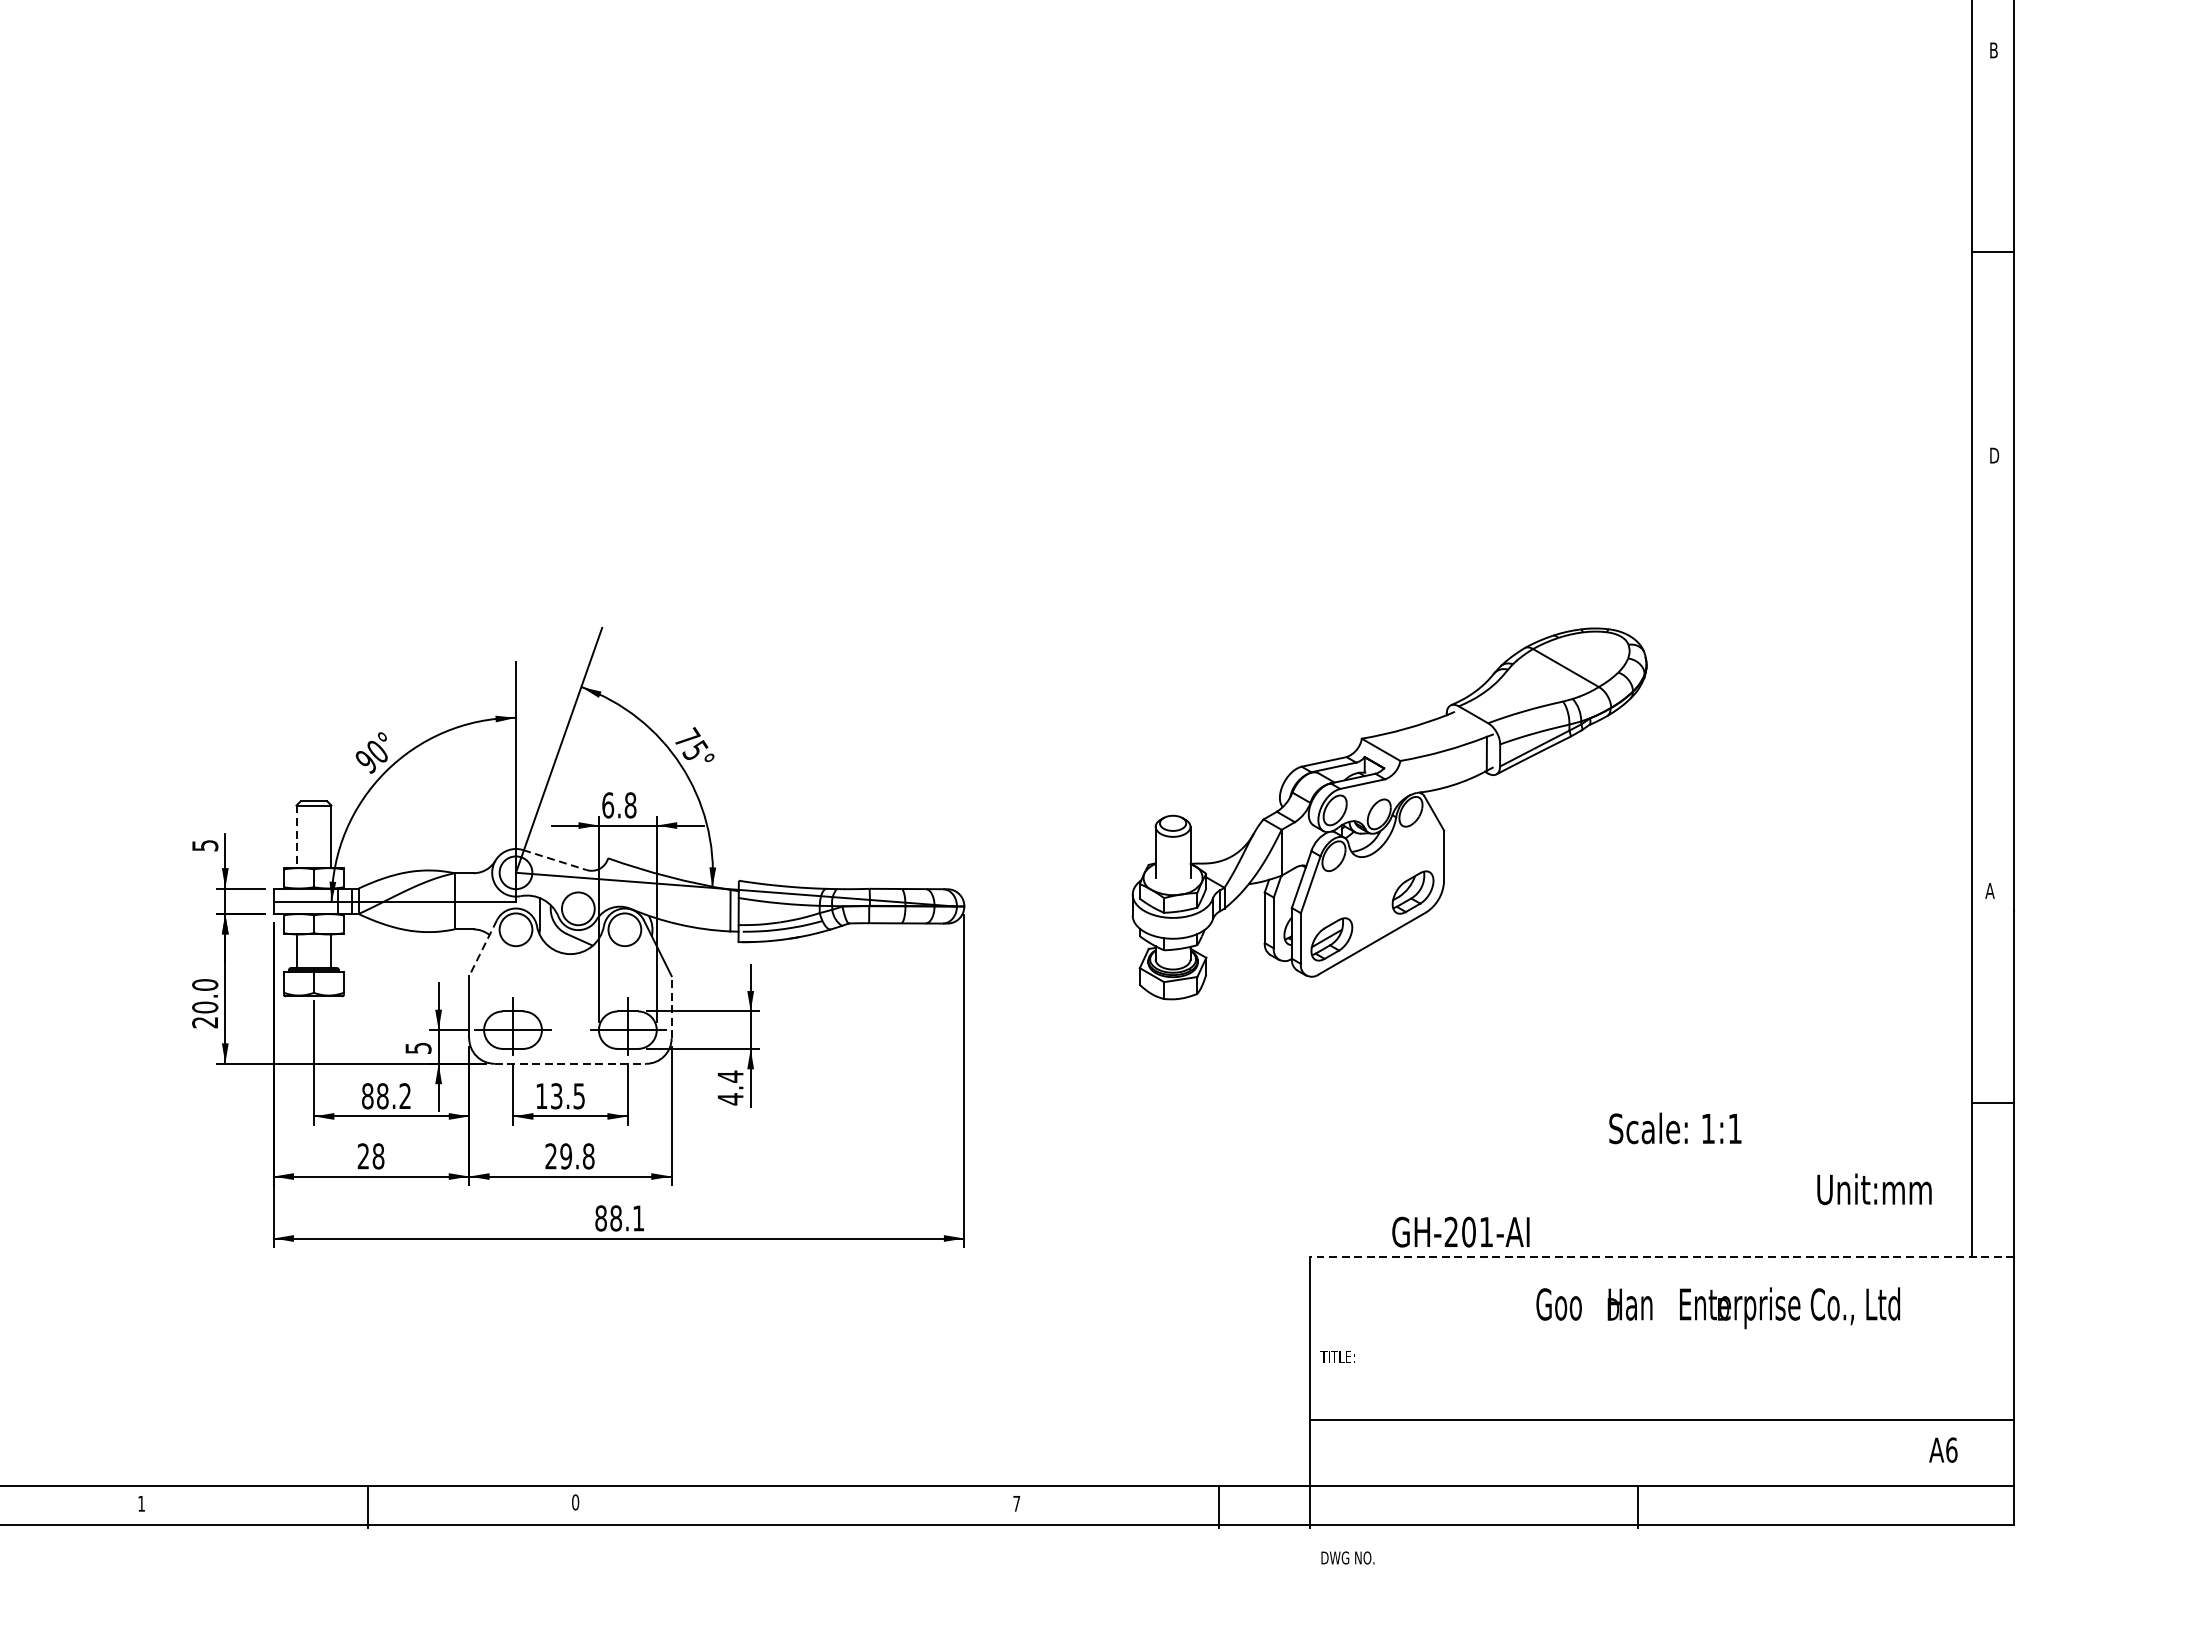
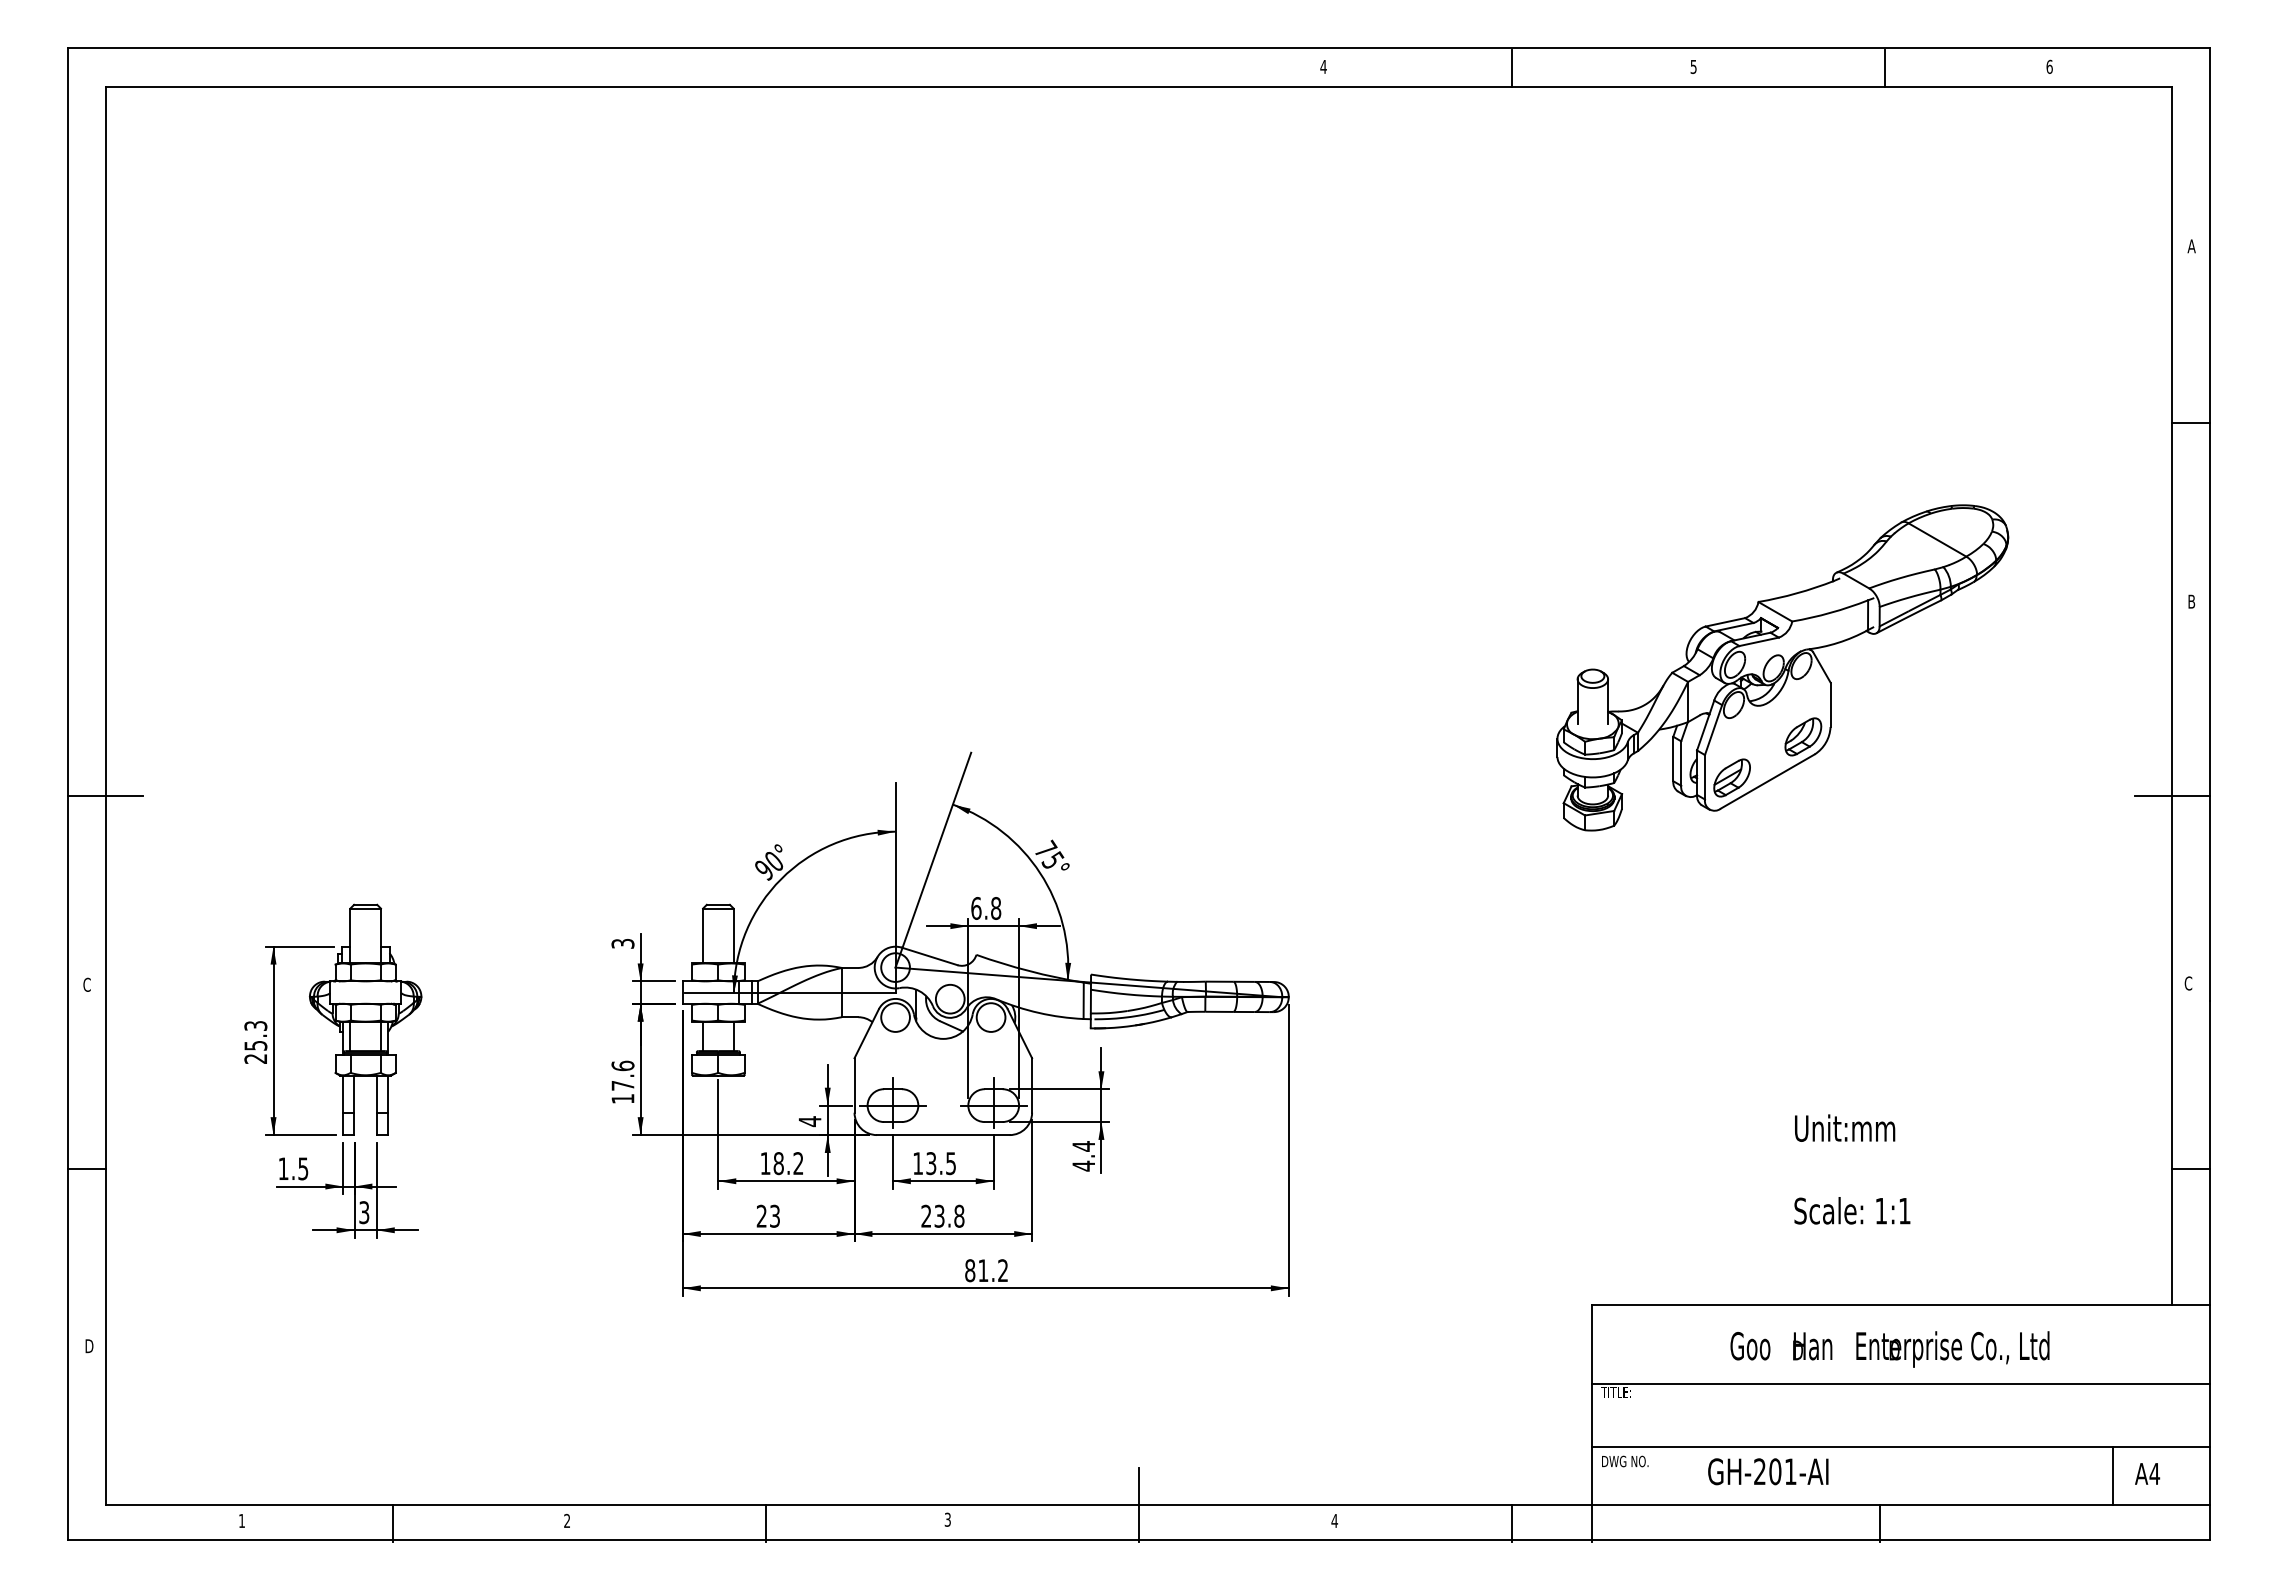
text: (1993, 50) -> (2191, 246), B -> A
text: (1994, 455) -> (2192, 601), D -> B
line: (1971, 677) -> (2172, 796), added
part: (1389, 813) -> (1782, 667), moved
line: (296, 837) -> (703, 936), dashed -> solid
text: (204, 845) -> (622, 943), 5 -> 3
line: (555, 860) -> (930, 956), dashed -> solid
text: (1990, 890) -> (2188, 983), A -> C
line: (482, 949) -> (866, 1034), dashed -> solid
text: (204, 1002) -> (622, 1081), 20.0 -> 17.6
line: (672, 1006) -> (1032, 1084), dashed -> solid
text: (417, 1048) -> (809, 1121), 5 -> 4
line: (570, 1064) -> (943, 1135), dashed -> solid
text: (367, 1096) -> (765, 1163), 88.2 -> 18.2
text: (1675, 1128) -> (1852, 1210), moved
text: (379, 1155) -> (775, 1215), 28 -> 23
text: (566, 1156) -> (939, 1216), 29.8 -> 23.8
text: (1875, 1188) -> (1845, 1127), moved
text: (626, 1218) -> (992, 1270), 88.1 -> 81.2
text: (1461, 1231) -> (1768, 1471), moved
line: (1661, 1256) -> (1900, 1304), dashed -> solid
text: (1717, 1308) -> (1889, 1349), moved
line: (1661, 1347) -> (1900, 1383), added
text: (1951, 1449) -> (2154, 1473), A6 -> A4
line: (1903, 1453) -> (2112, 1476), added
line: (792, 1484) -> (1138, 1504), added
text: (575, 1502) -> (947, 1519), 0 -> 3
text: (141, 1503) -> (567, 1520), 1 -> 2
text: (1016, 1503) -> (1334, 1520), 7 -> 4
text: (1348, 1557) -> (1625, 1461), moved

